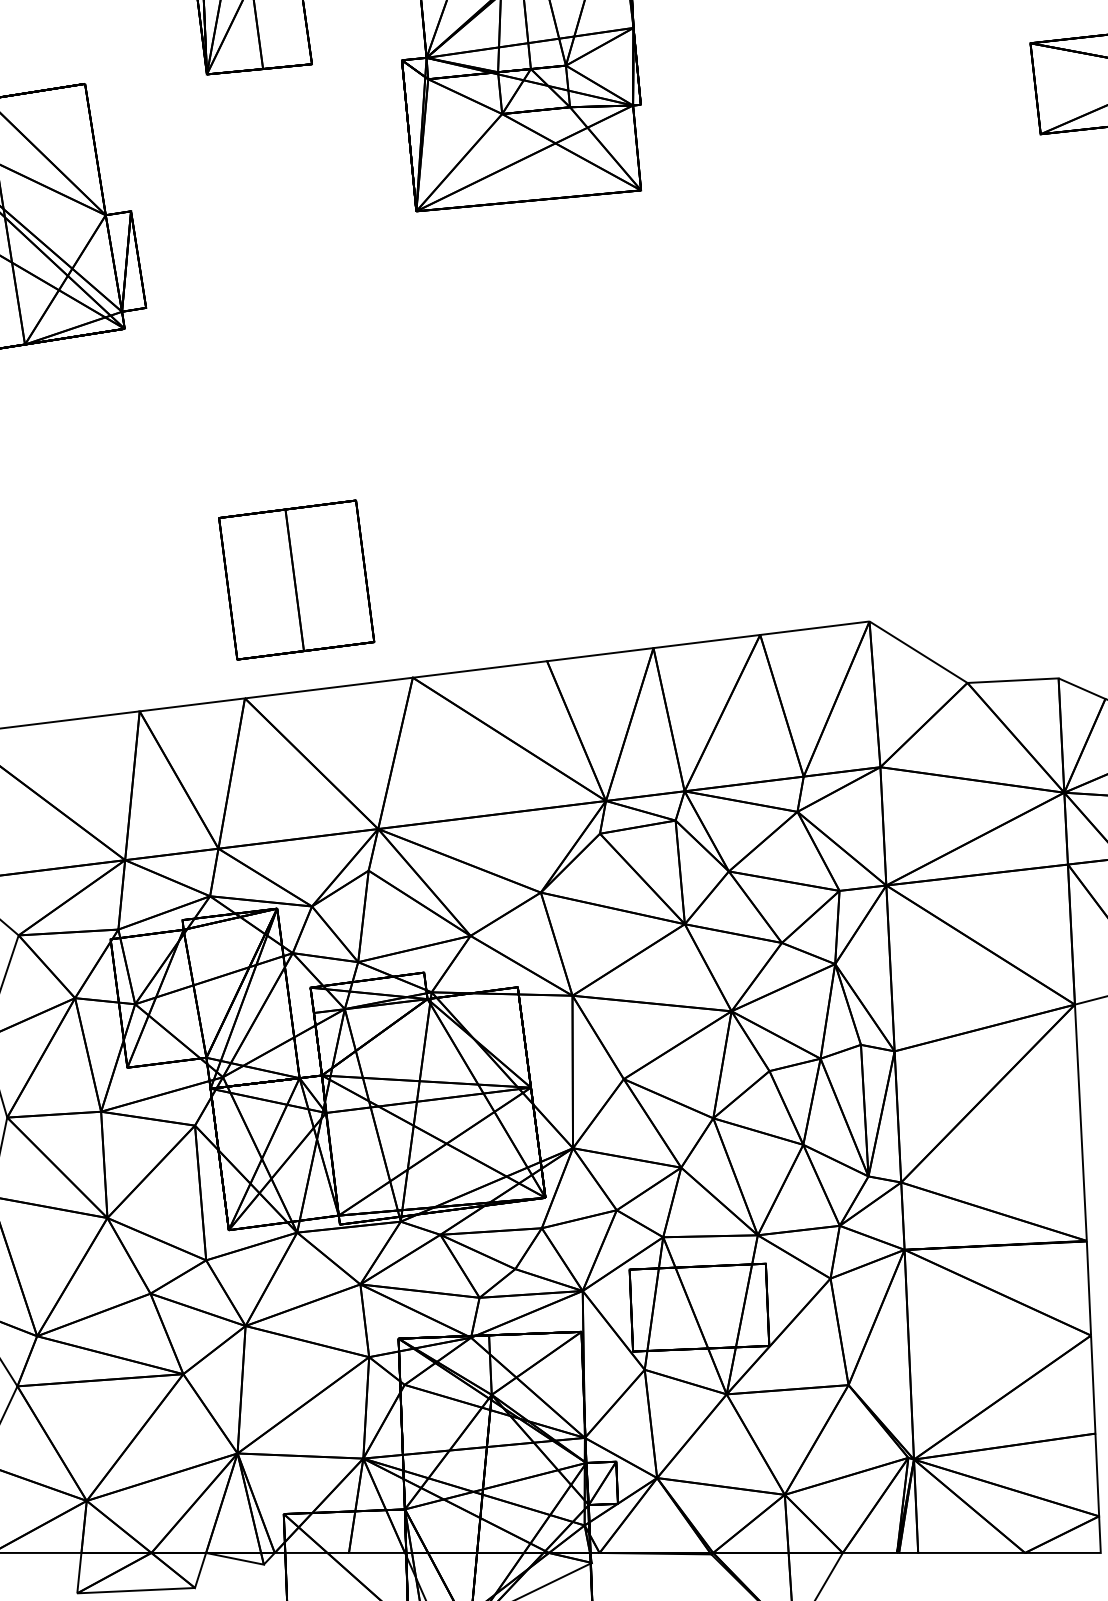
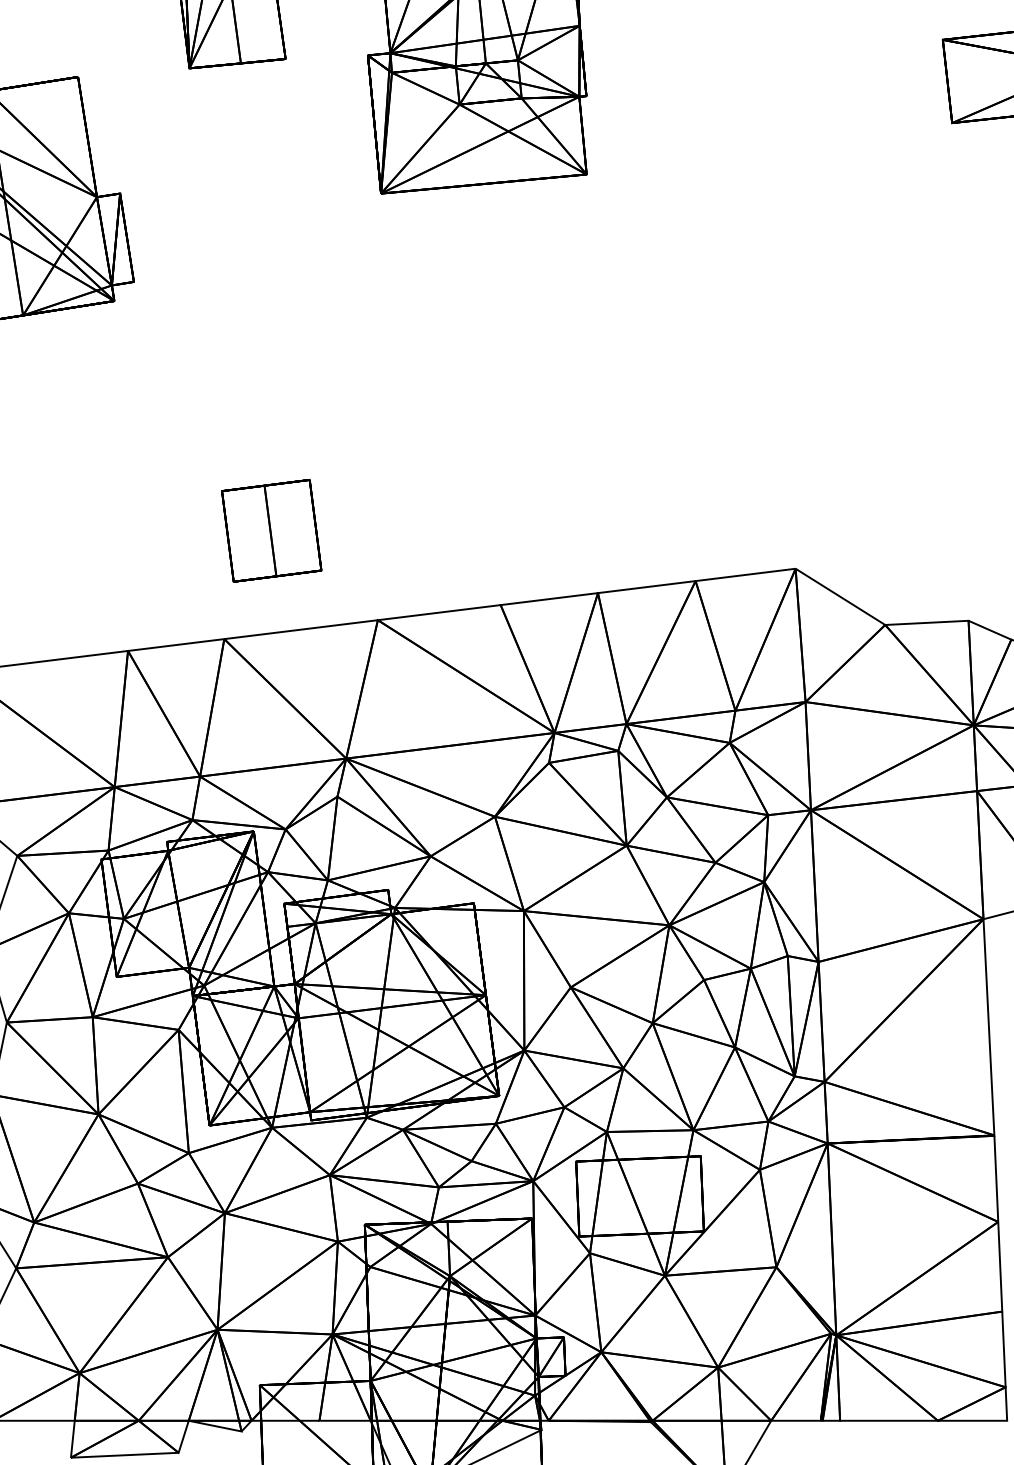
part: (296, 579) -> (271, 530), size x0.7

